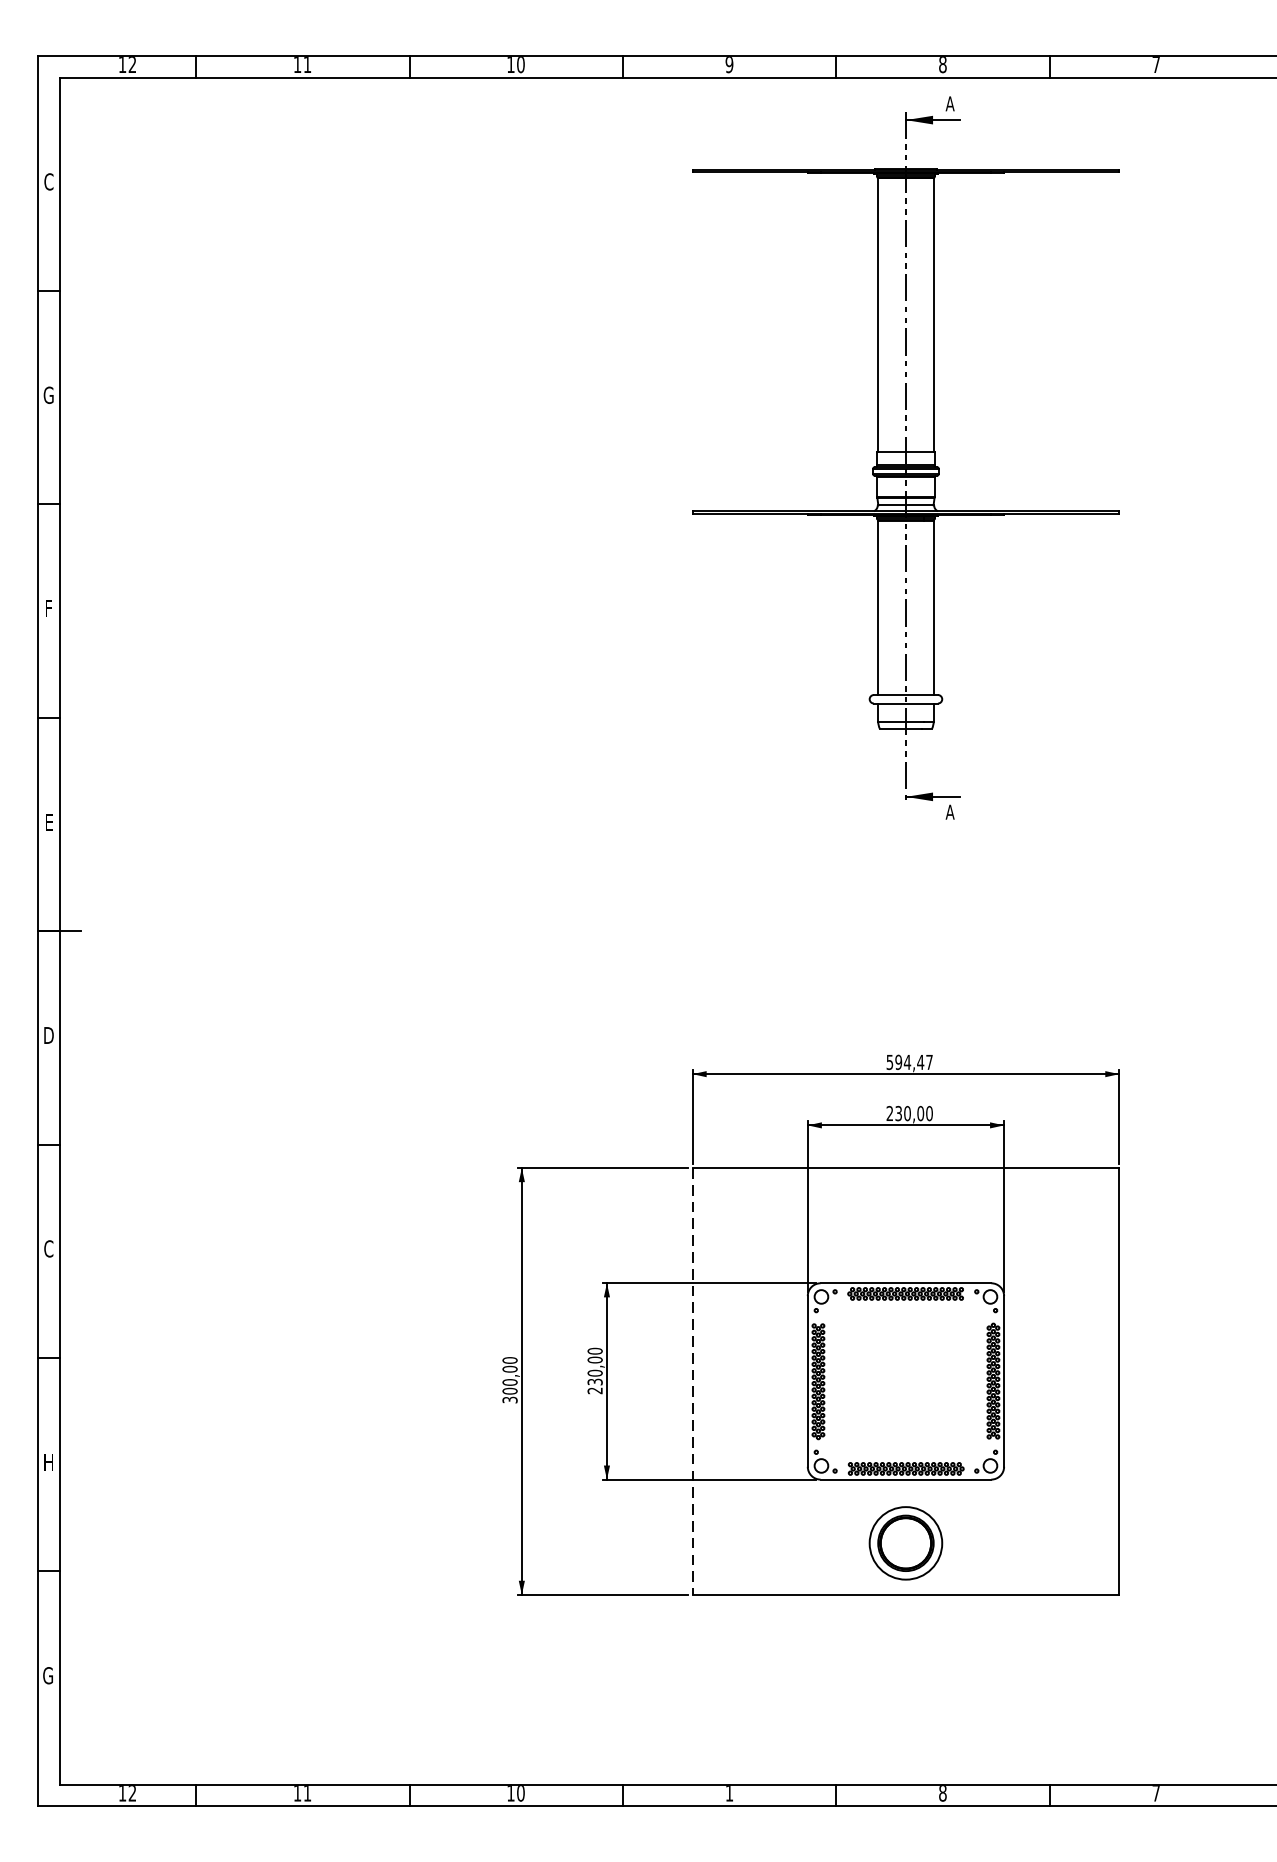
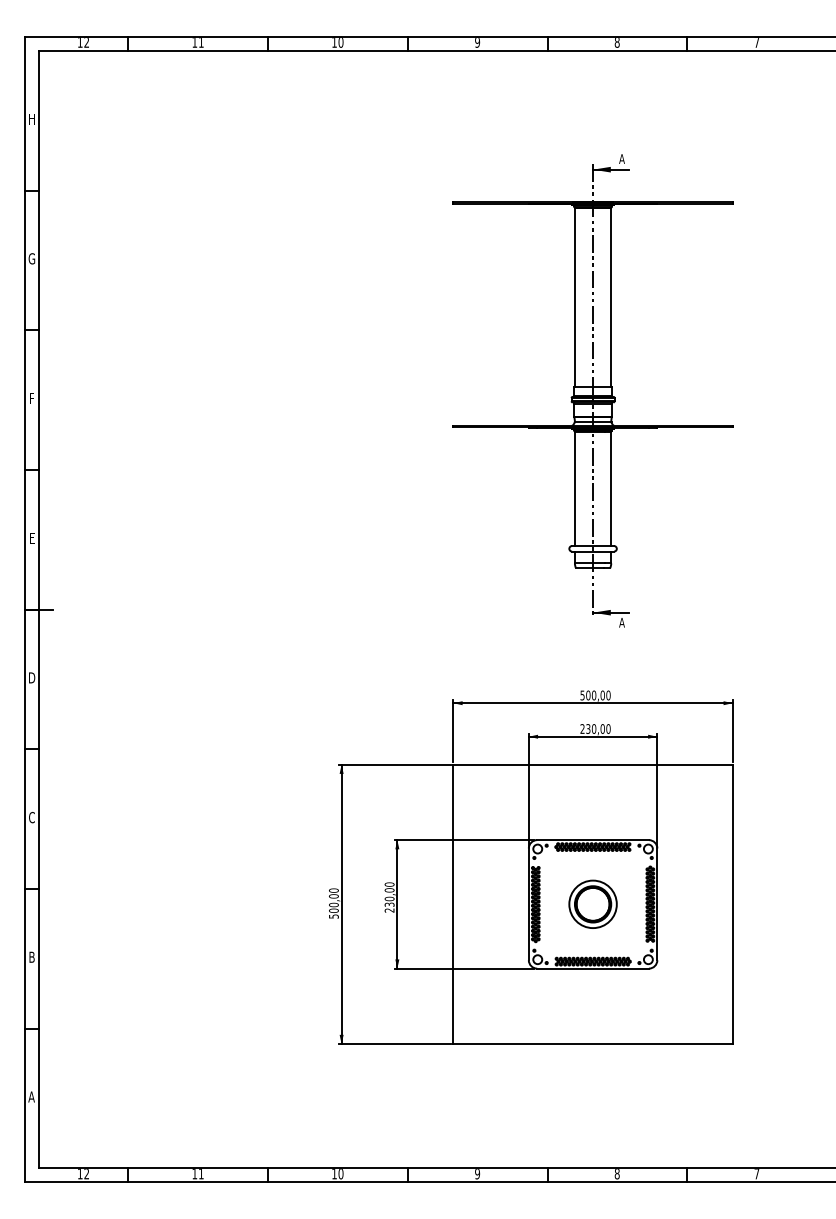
text: (48, 180) -> (31, 118), C -> H
part: (905, 457) -> (592, 390), moved
text: (914, 1062) -> (598, 695), 594,47 -> 500,00
line: (692, 1381) -> (453, 904), dashed -> solid
text: (509, 1399) -> (333, 916), 300,00 -> 500,00
text: (48, 1461) -> (31, 956), H -> B
part: (905, 1542) -> (592, 903), moved
text: (48, 1674) -> (31, 1096), G -> A
text: (729, 1794) -> (477, 1174), 1 -> 9

